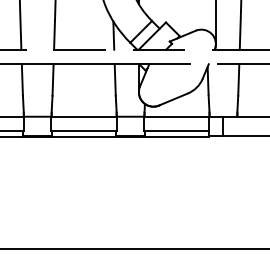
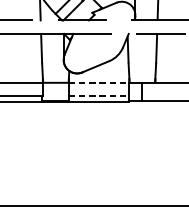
line: (176, 116) -> (98, 82), solid -> dashed
line: (177, 130) -> (99, 95), solid -> dashed

